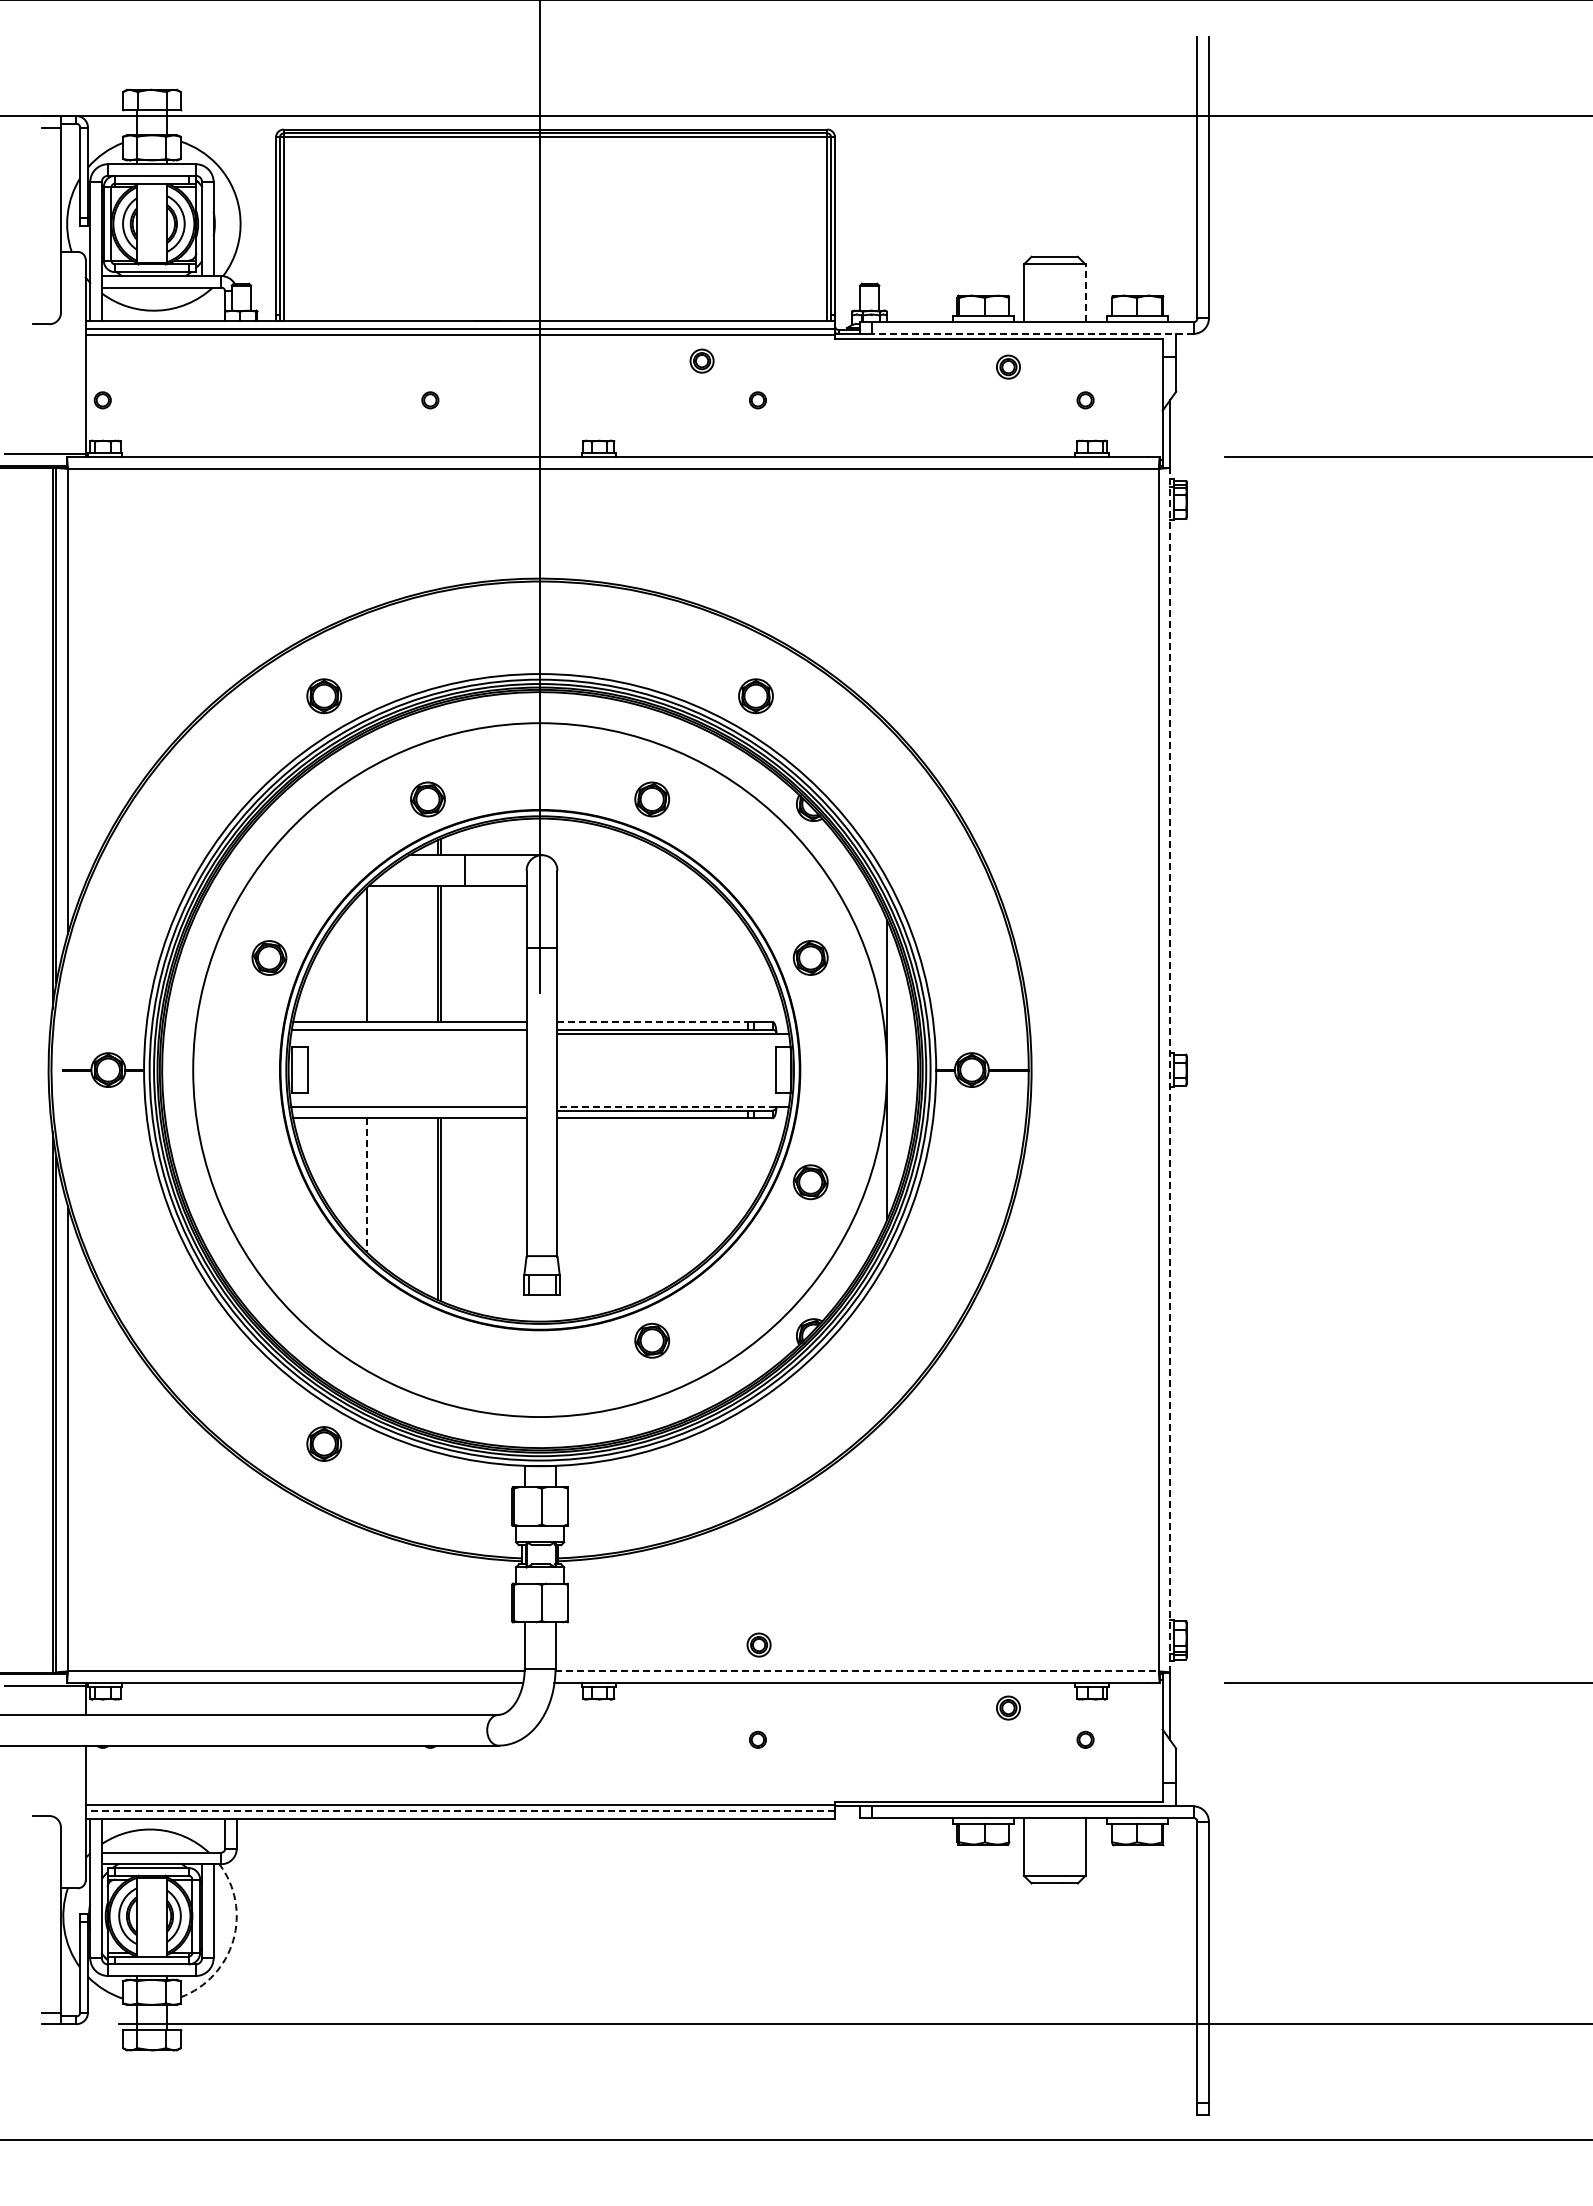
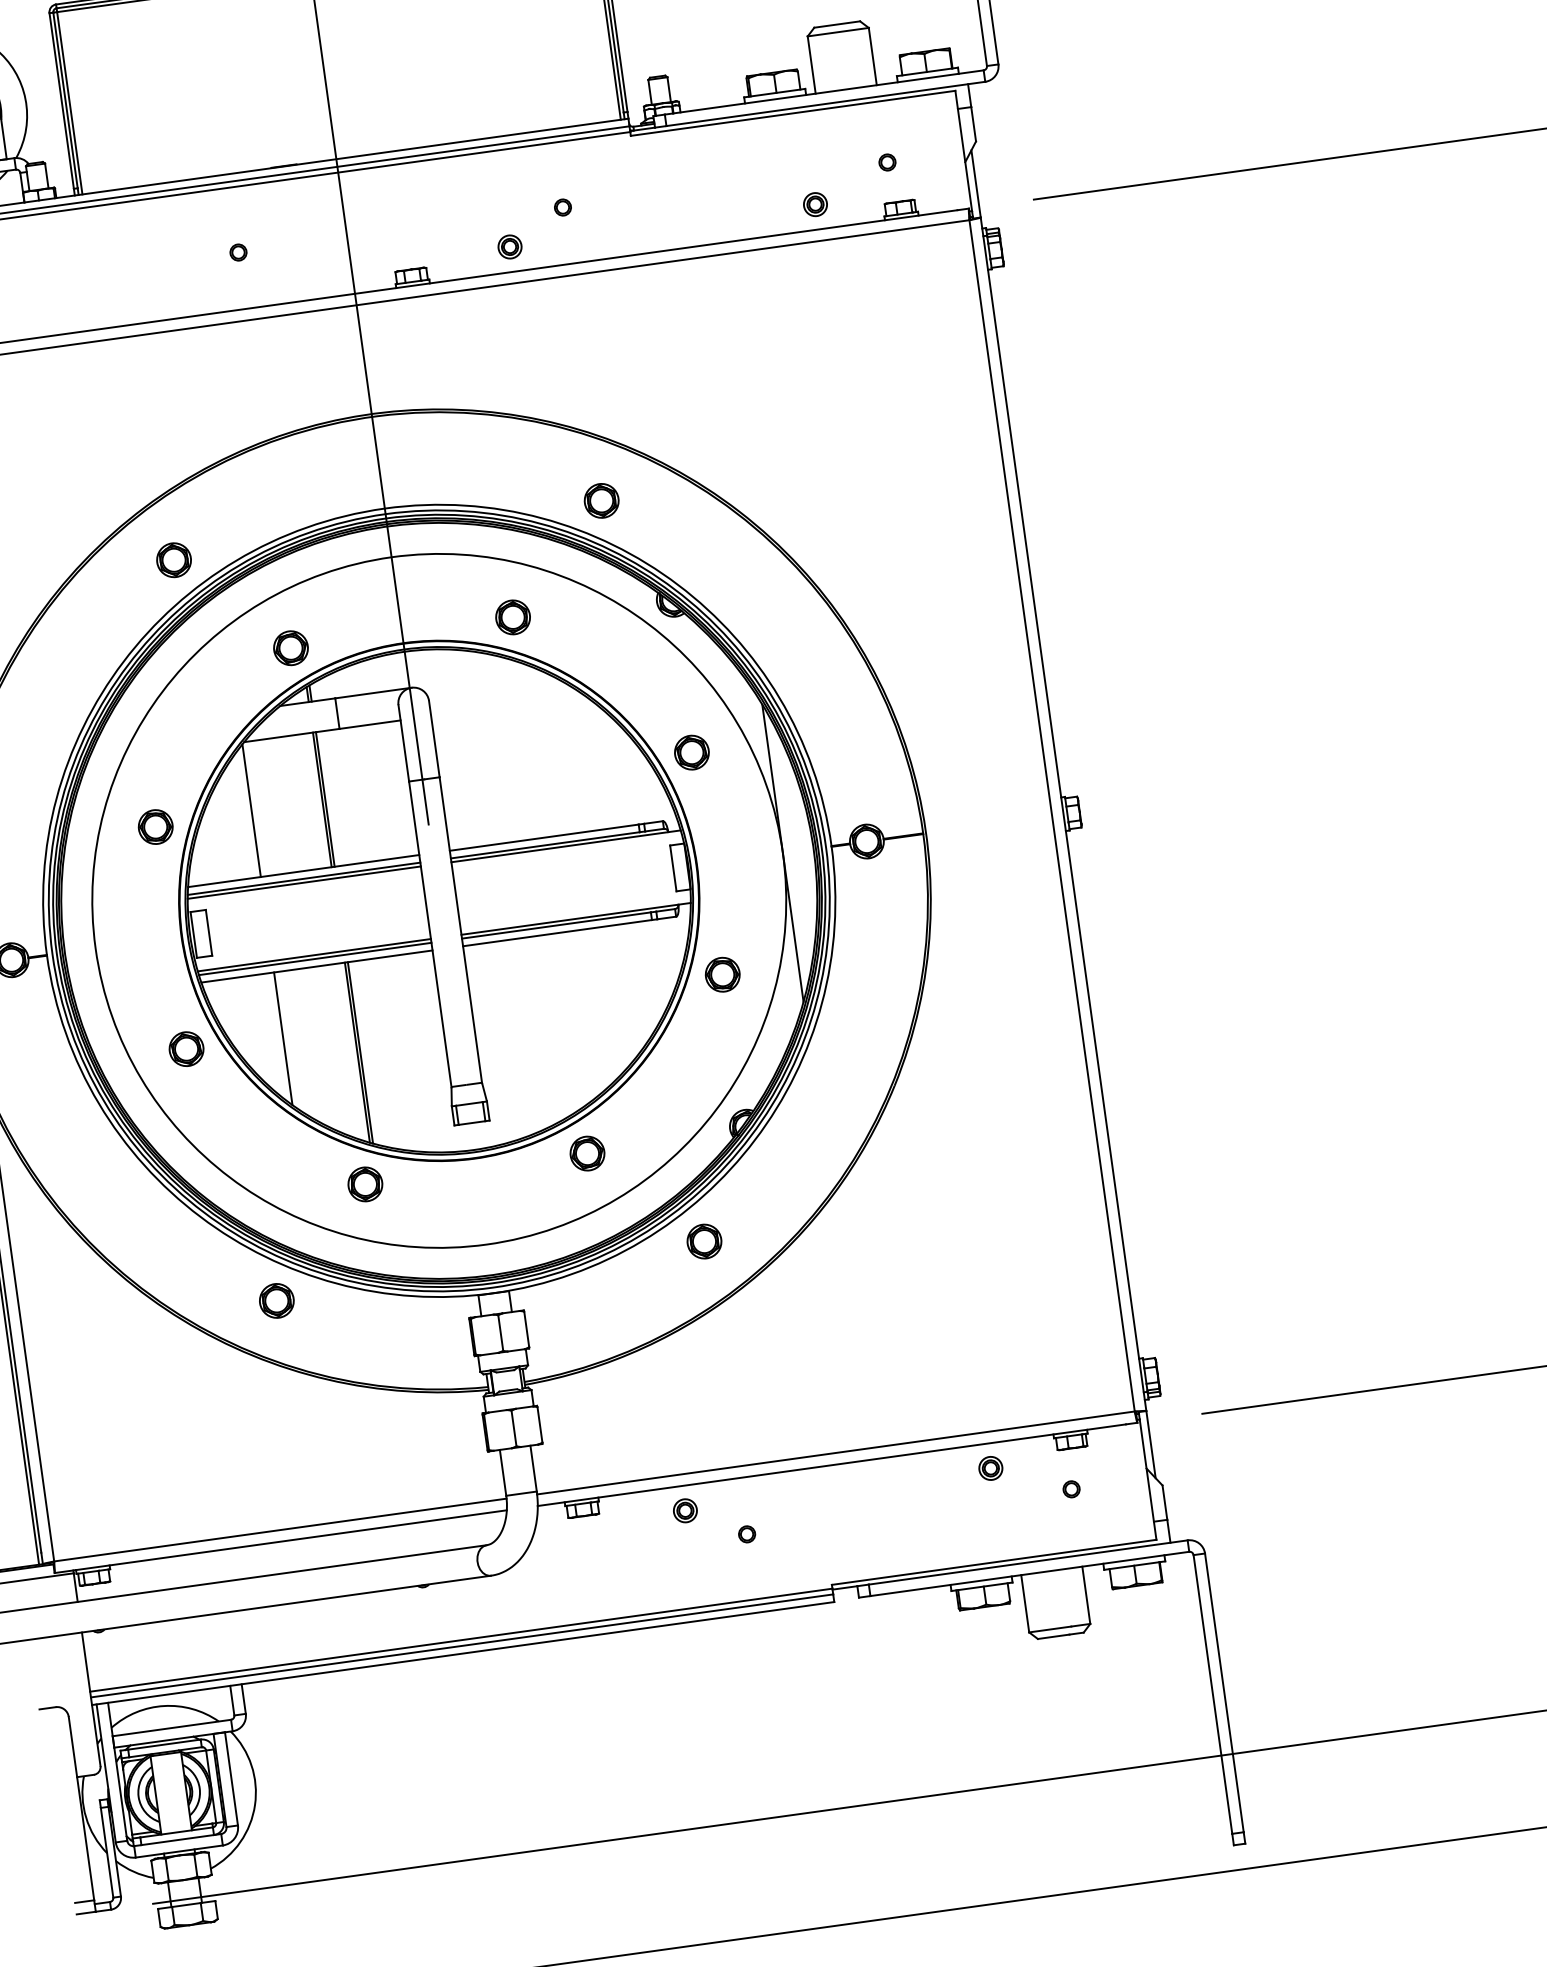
line: (1085, 293) -> (872, 56), dashed -> solid
line: (1032, 333) -> (825, 103), dashed -> solid
part: (701, 360) -> (509, 246), moved
part: (1008, 366) -> (815, 203), moved
line: (653, 1021) -> (544, 837), dashed -> solid
line: (408, 1033) -> (303, 882), added
line: (1170, 1069) -> (1063, 813), dashed -> solid
line: (666, 1106) -> (569, 919), dashed -> solid
line: (408, 1110) -> (314, 958), added
part: (269, 1182) -> (186, 1049), added
line: (366, 1185) -> (283, 1039), dashed -> solid
part: (427, 1340) -> (364, 1184), added
part: (755, 1443) -> (703, 1241), added
part: (758, 1644) -> (684, 1510), moved
line: (857, 1671) -> (836, 1452), dashed -> solid
line: (460, 1811) -> (462, 1646), dashed -> solid
arc: (233, 1940) -> (255, 1805), dashed -> solid

